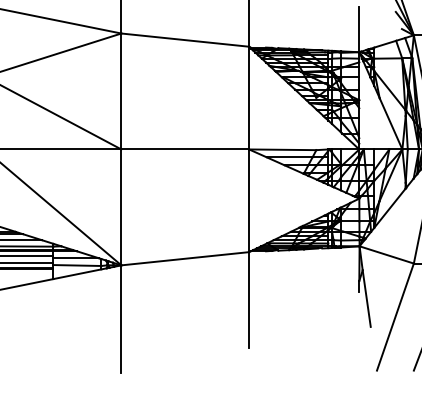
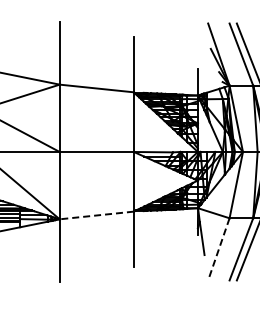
line: (184, 258) -> (96, 215), solid -> dashed
line: (394, 317) -> (218, 249), solid -> dashed

